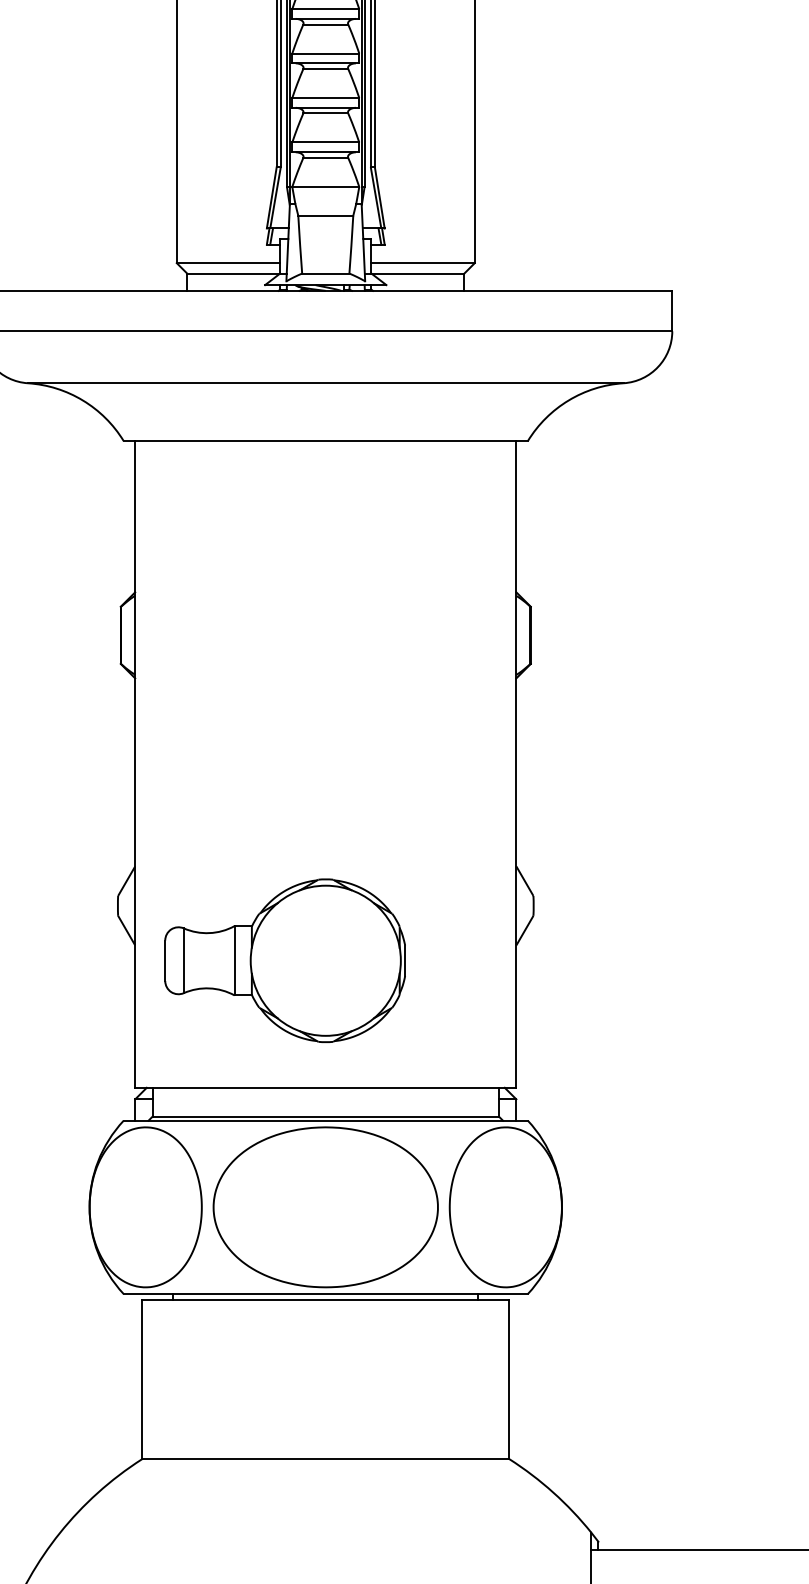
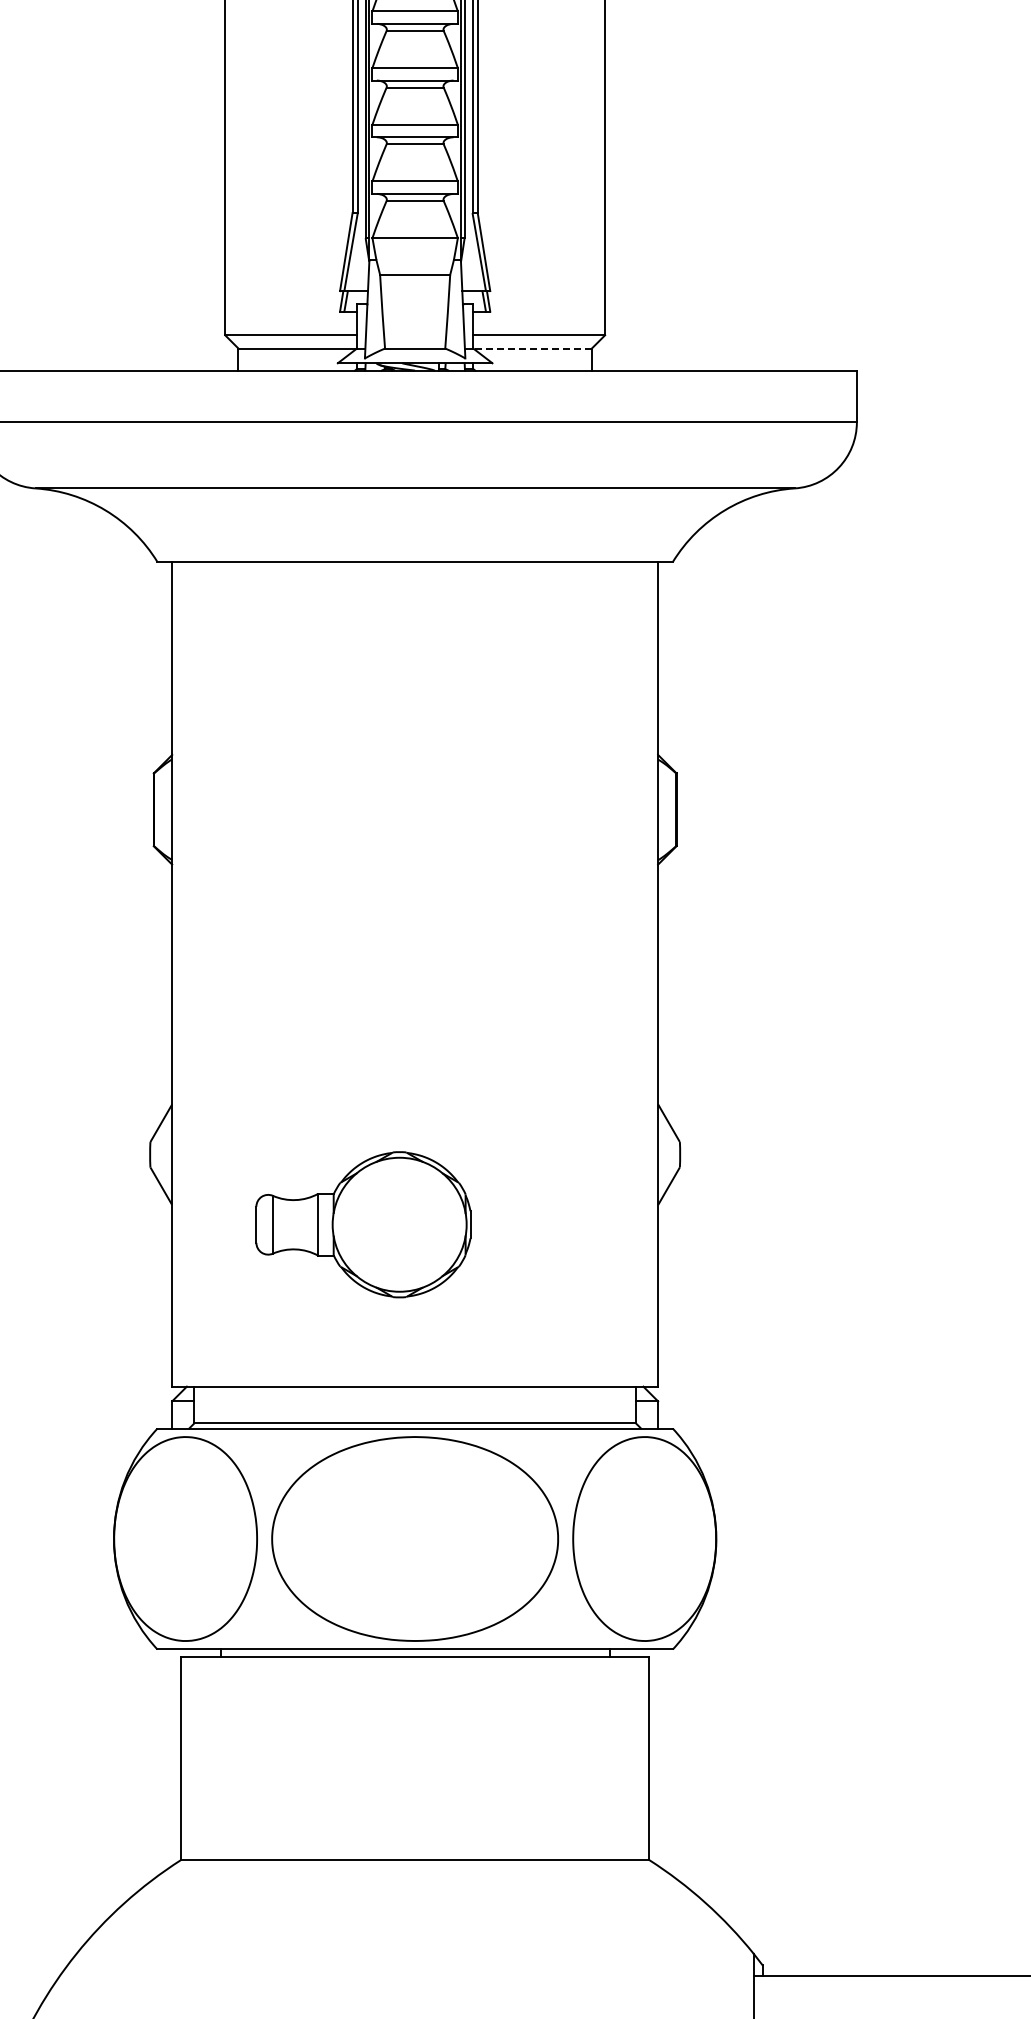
line: (417, 273) -> (532, 348), solid -> dashed
part: (285, 960) -> (363, 1224), size x0.7

